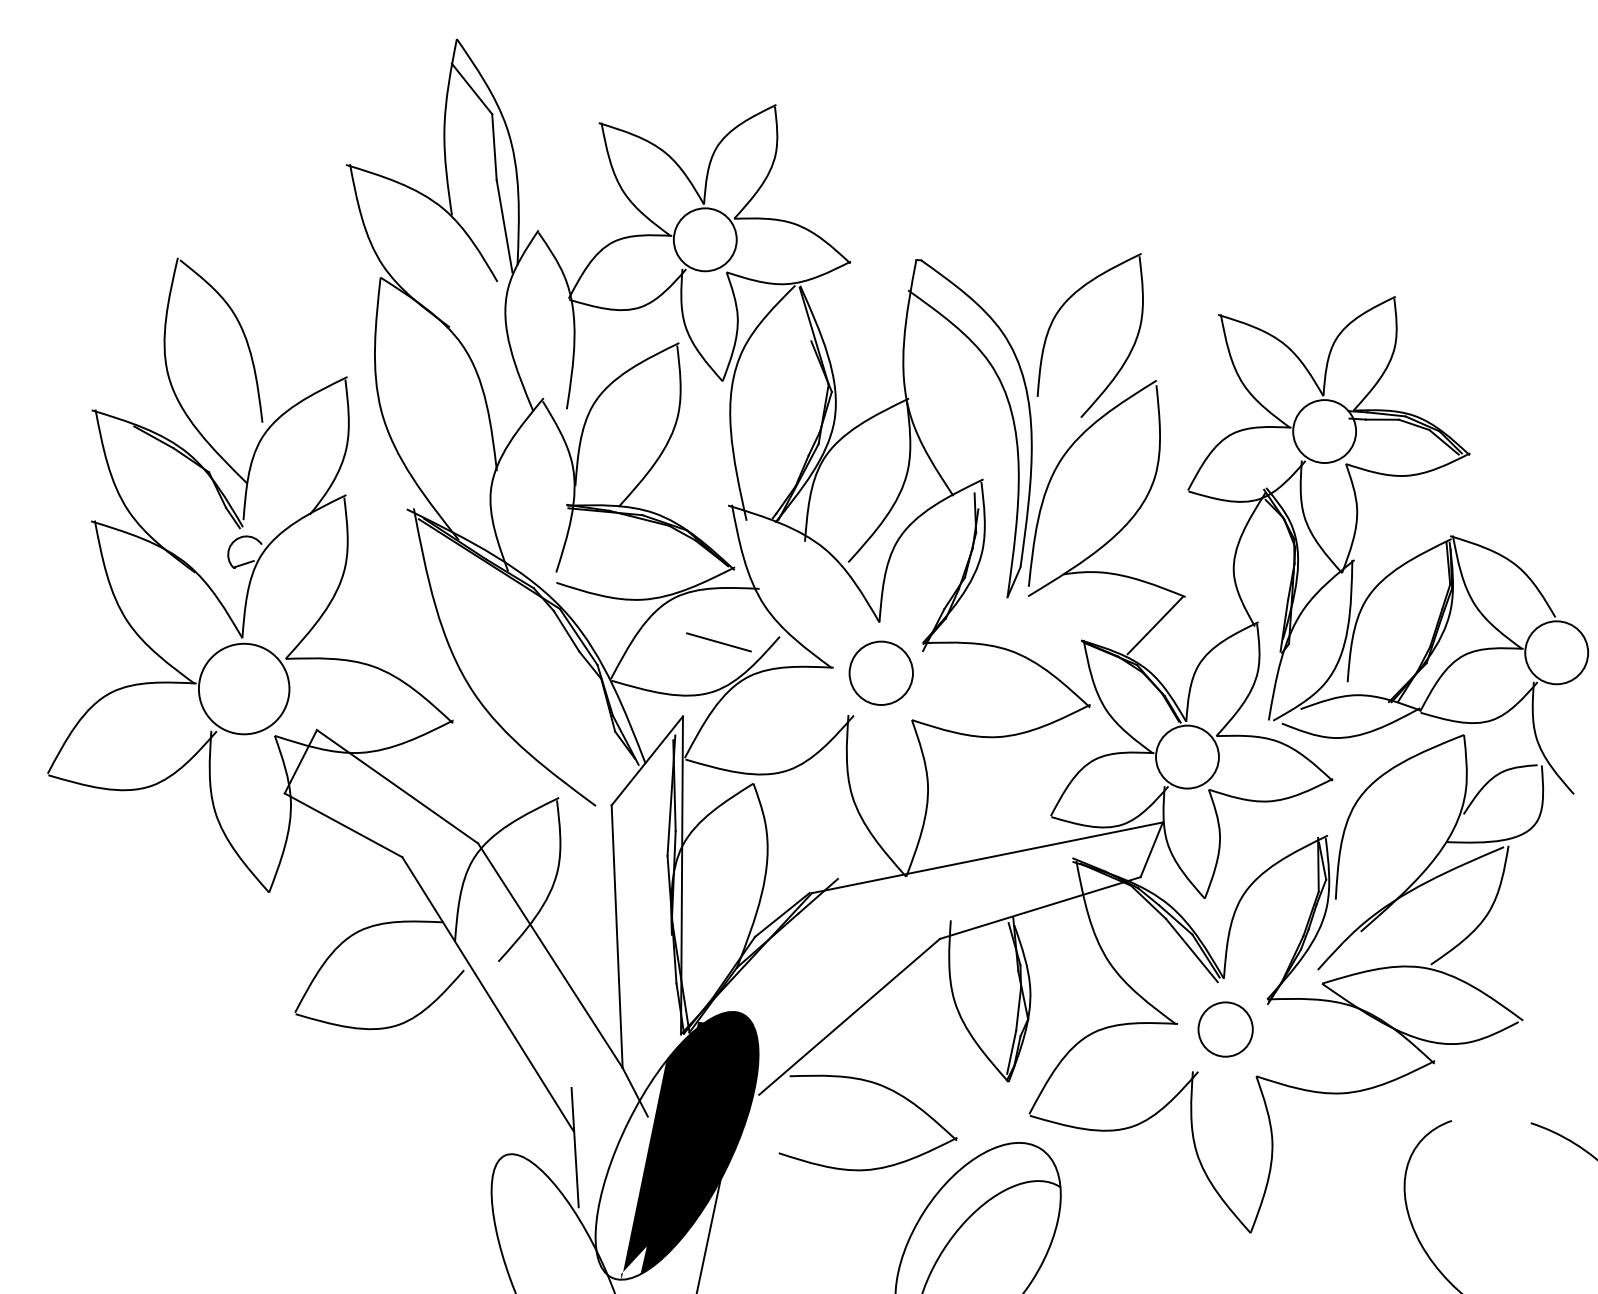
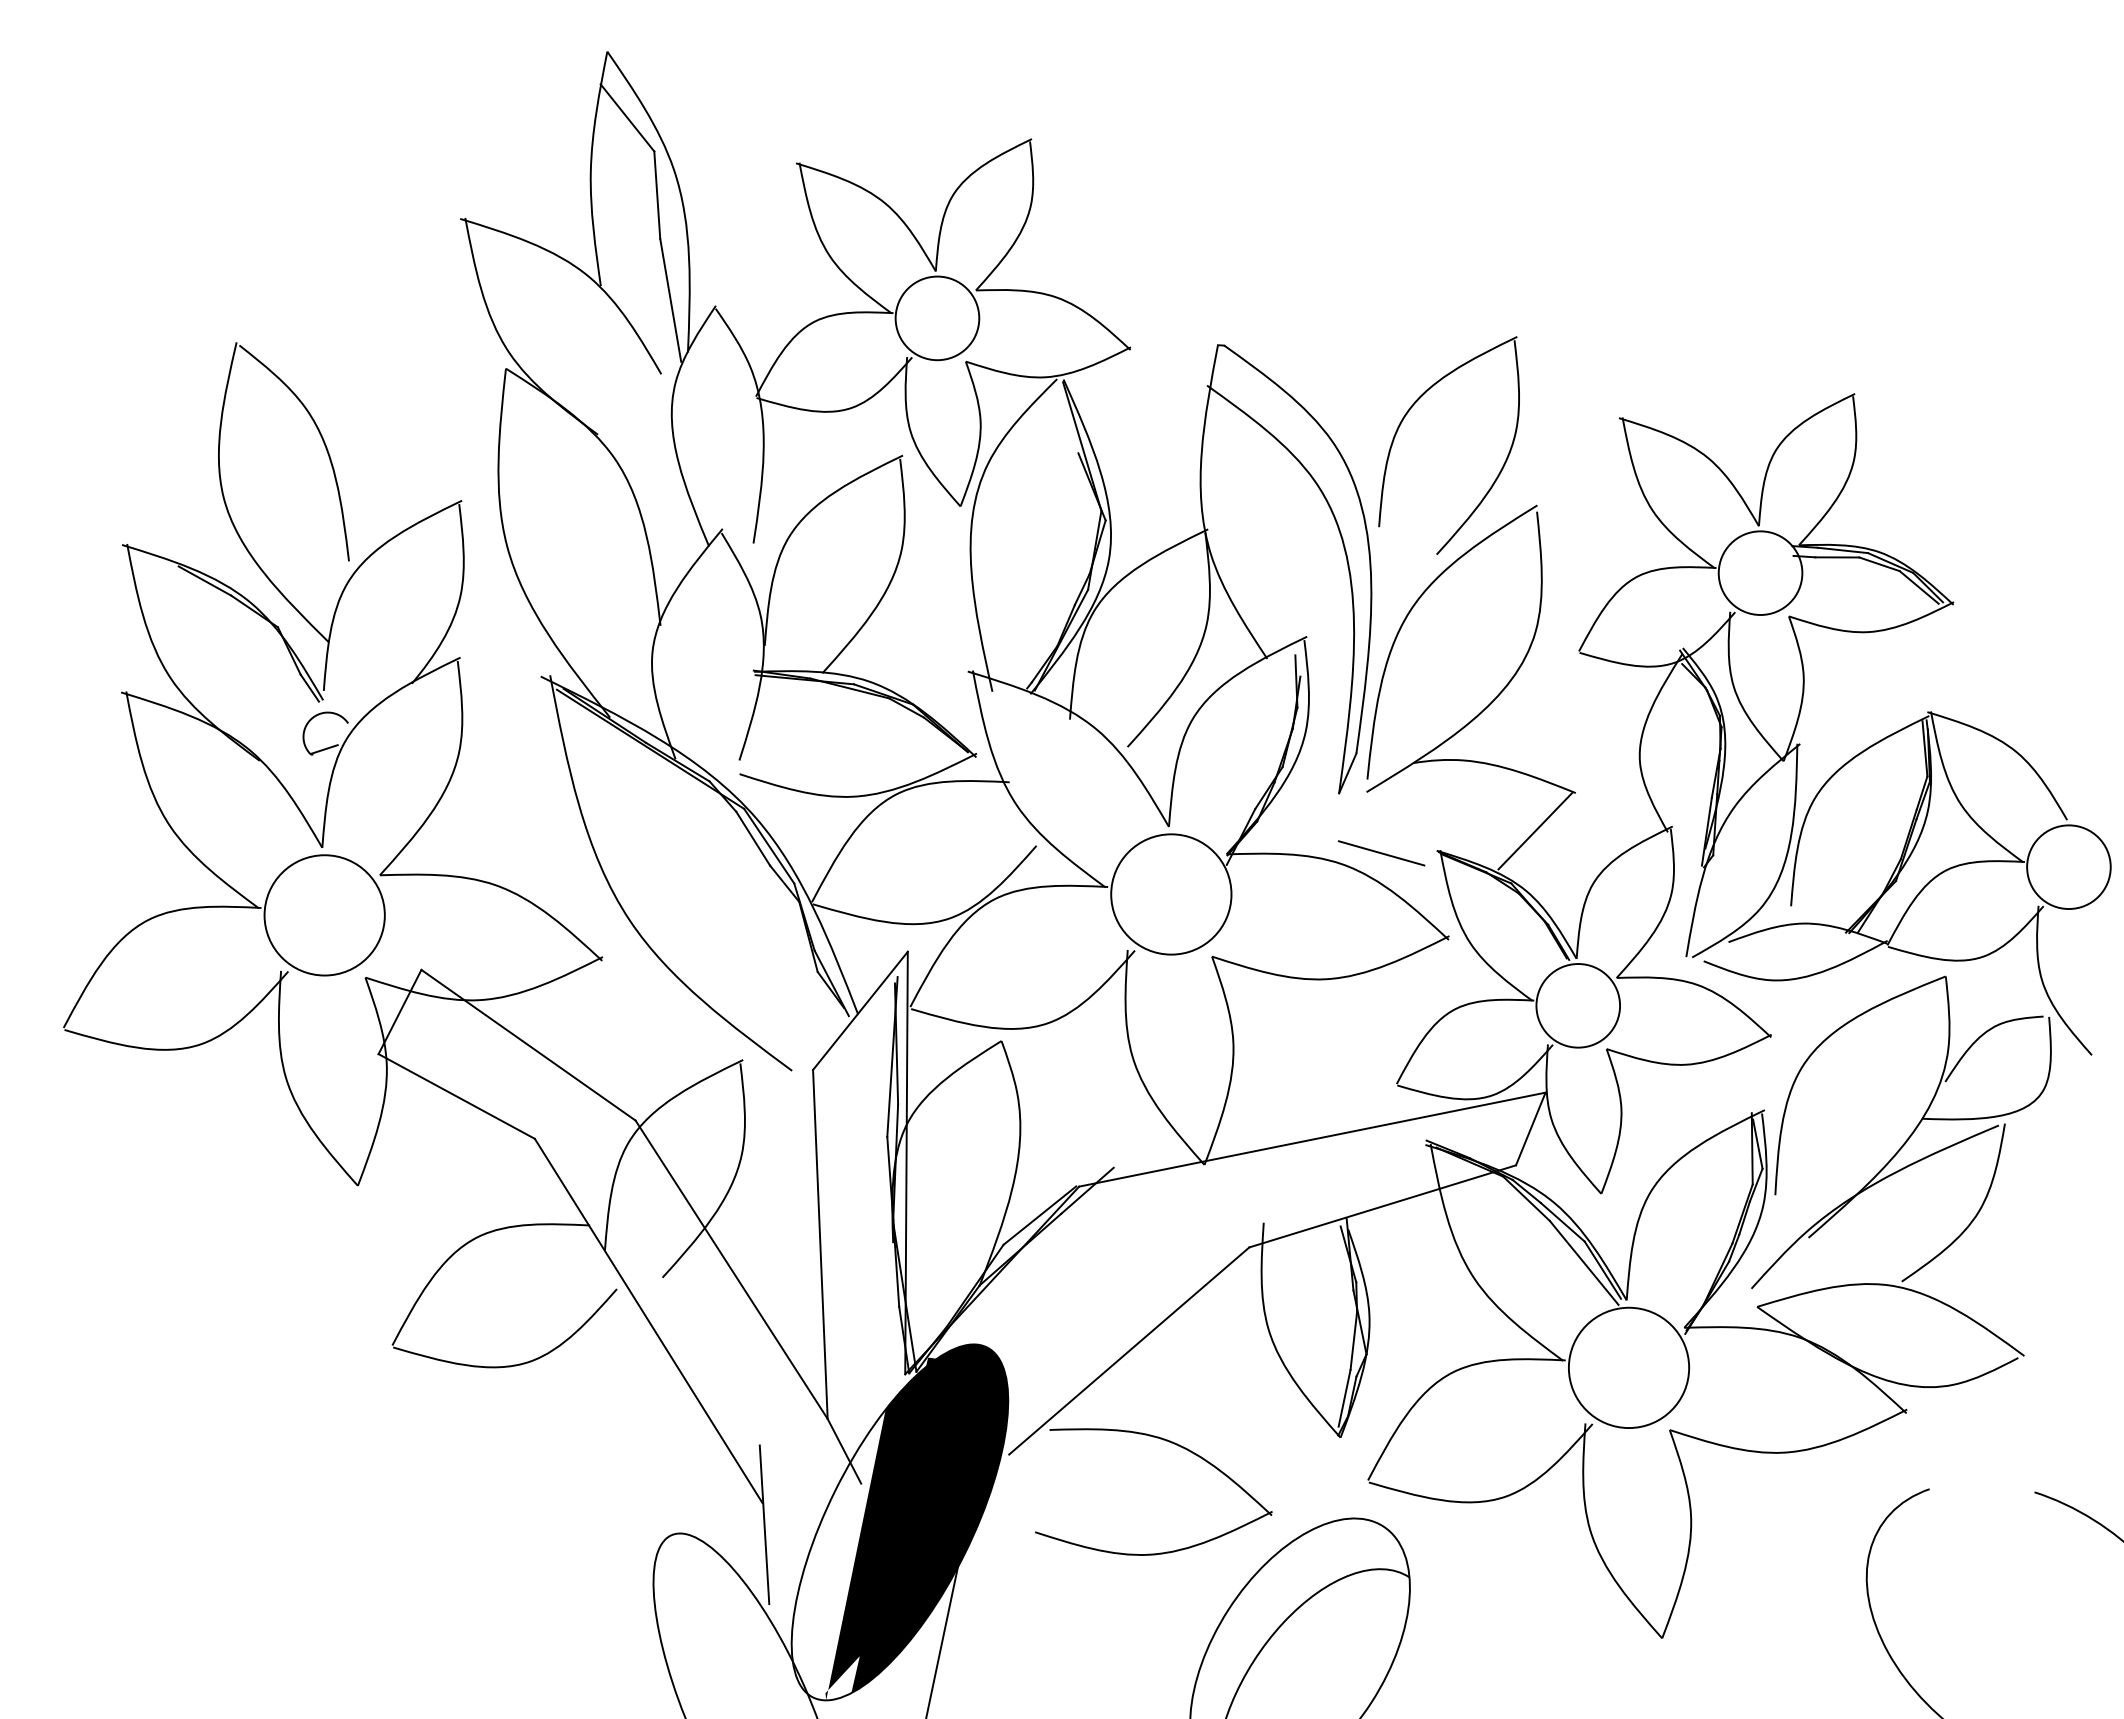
line: (718, 642) -> (1381, 853), moved
circle: (881, 673) -> (1171, 894), size x1.43
circle: (1225, 1029) -> (1628, 1367), size x1.67

